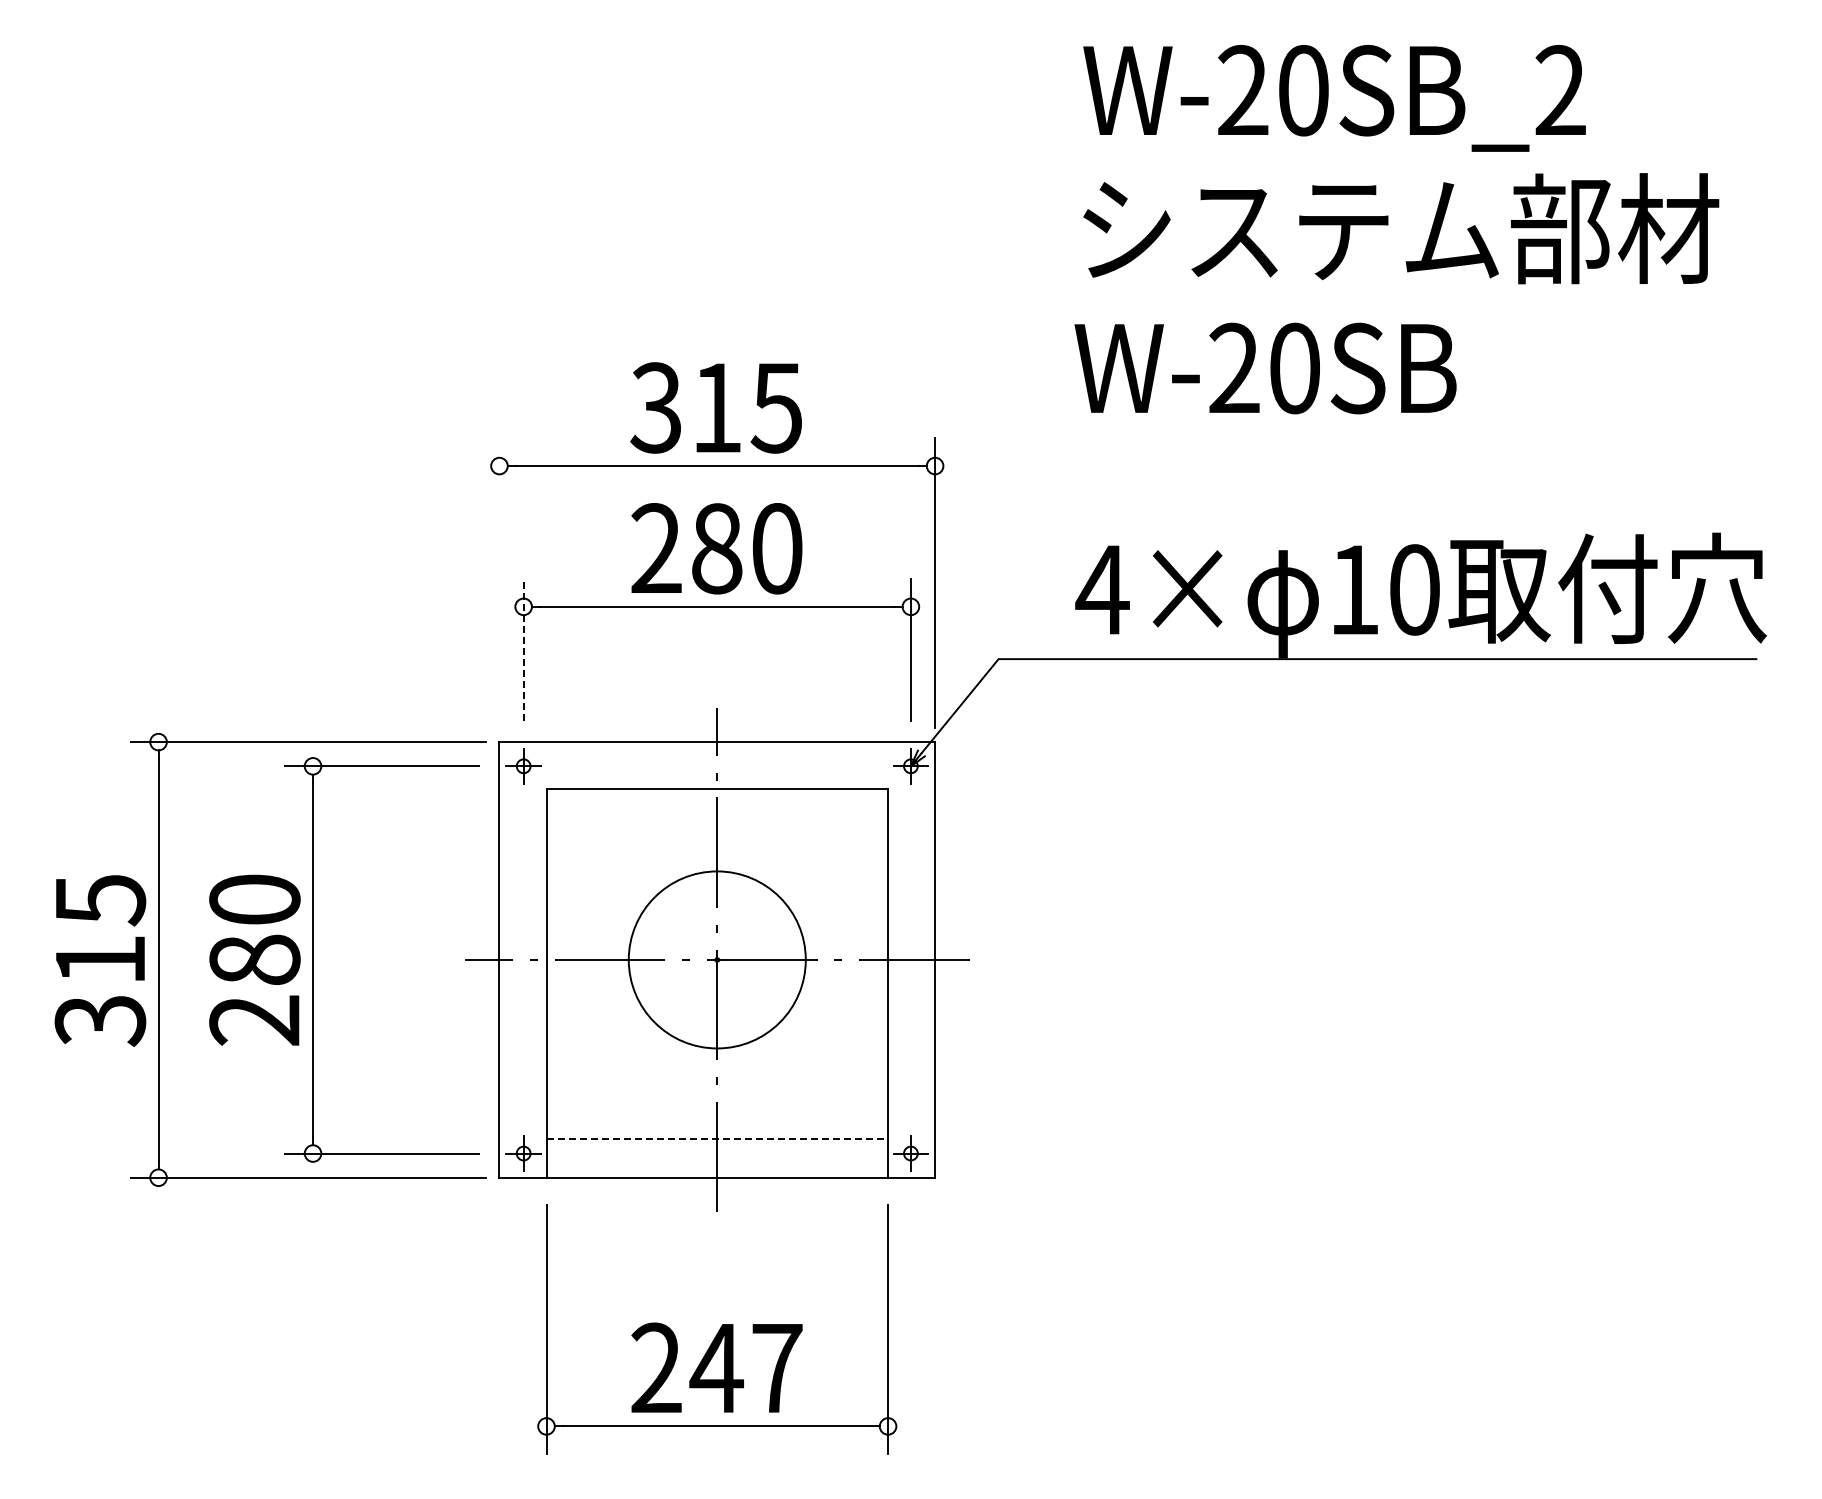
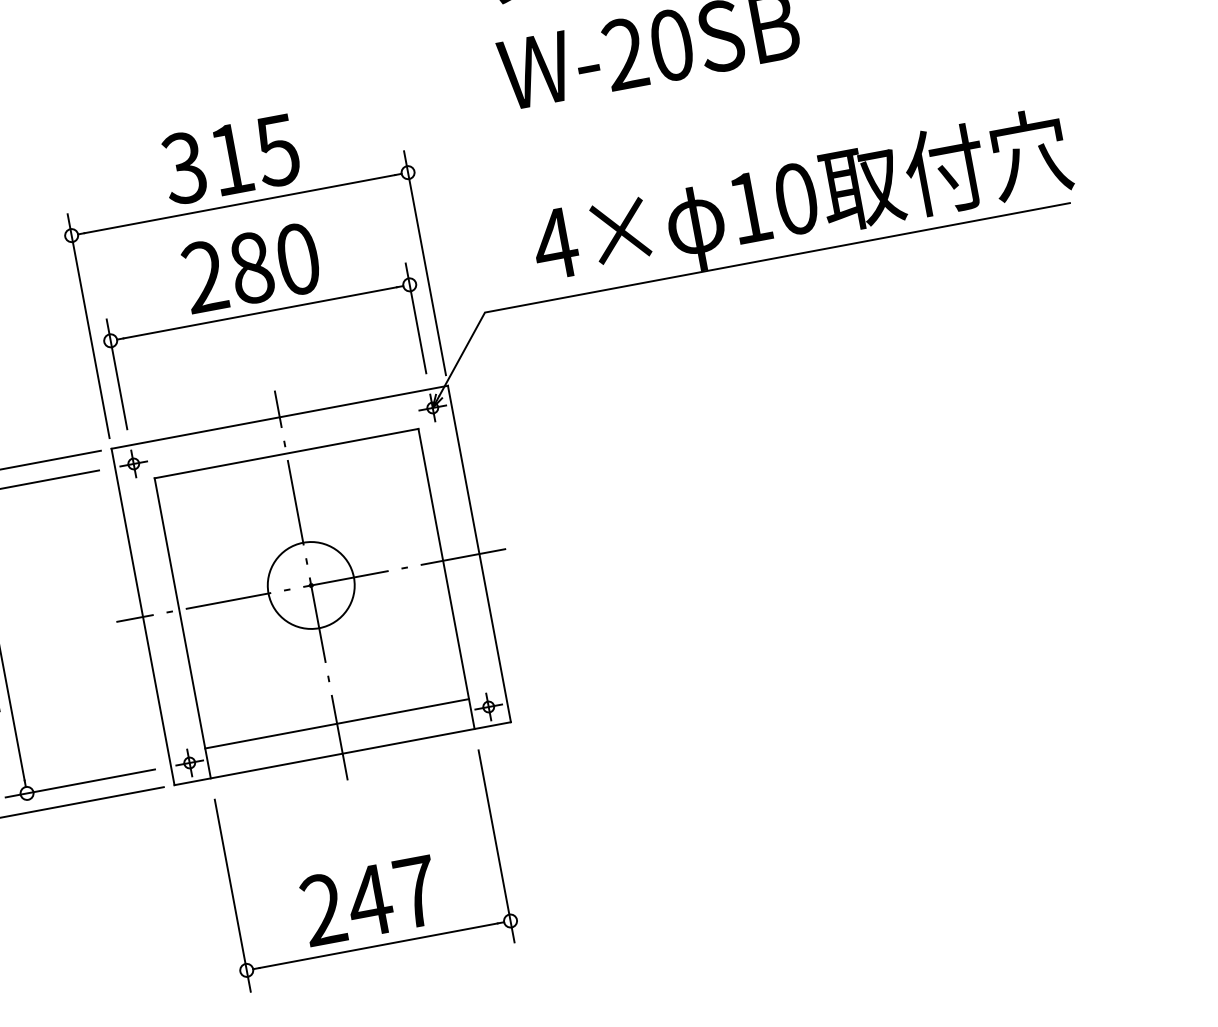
line: (499, 583) -> (88, 326), added
line: (523, 649) -> (116, 373), dashed -> solid
circle: (716, 959) -> (310, 585), size x0.62
line: (717, 1139) -> (337, 724), dashed -> solid

